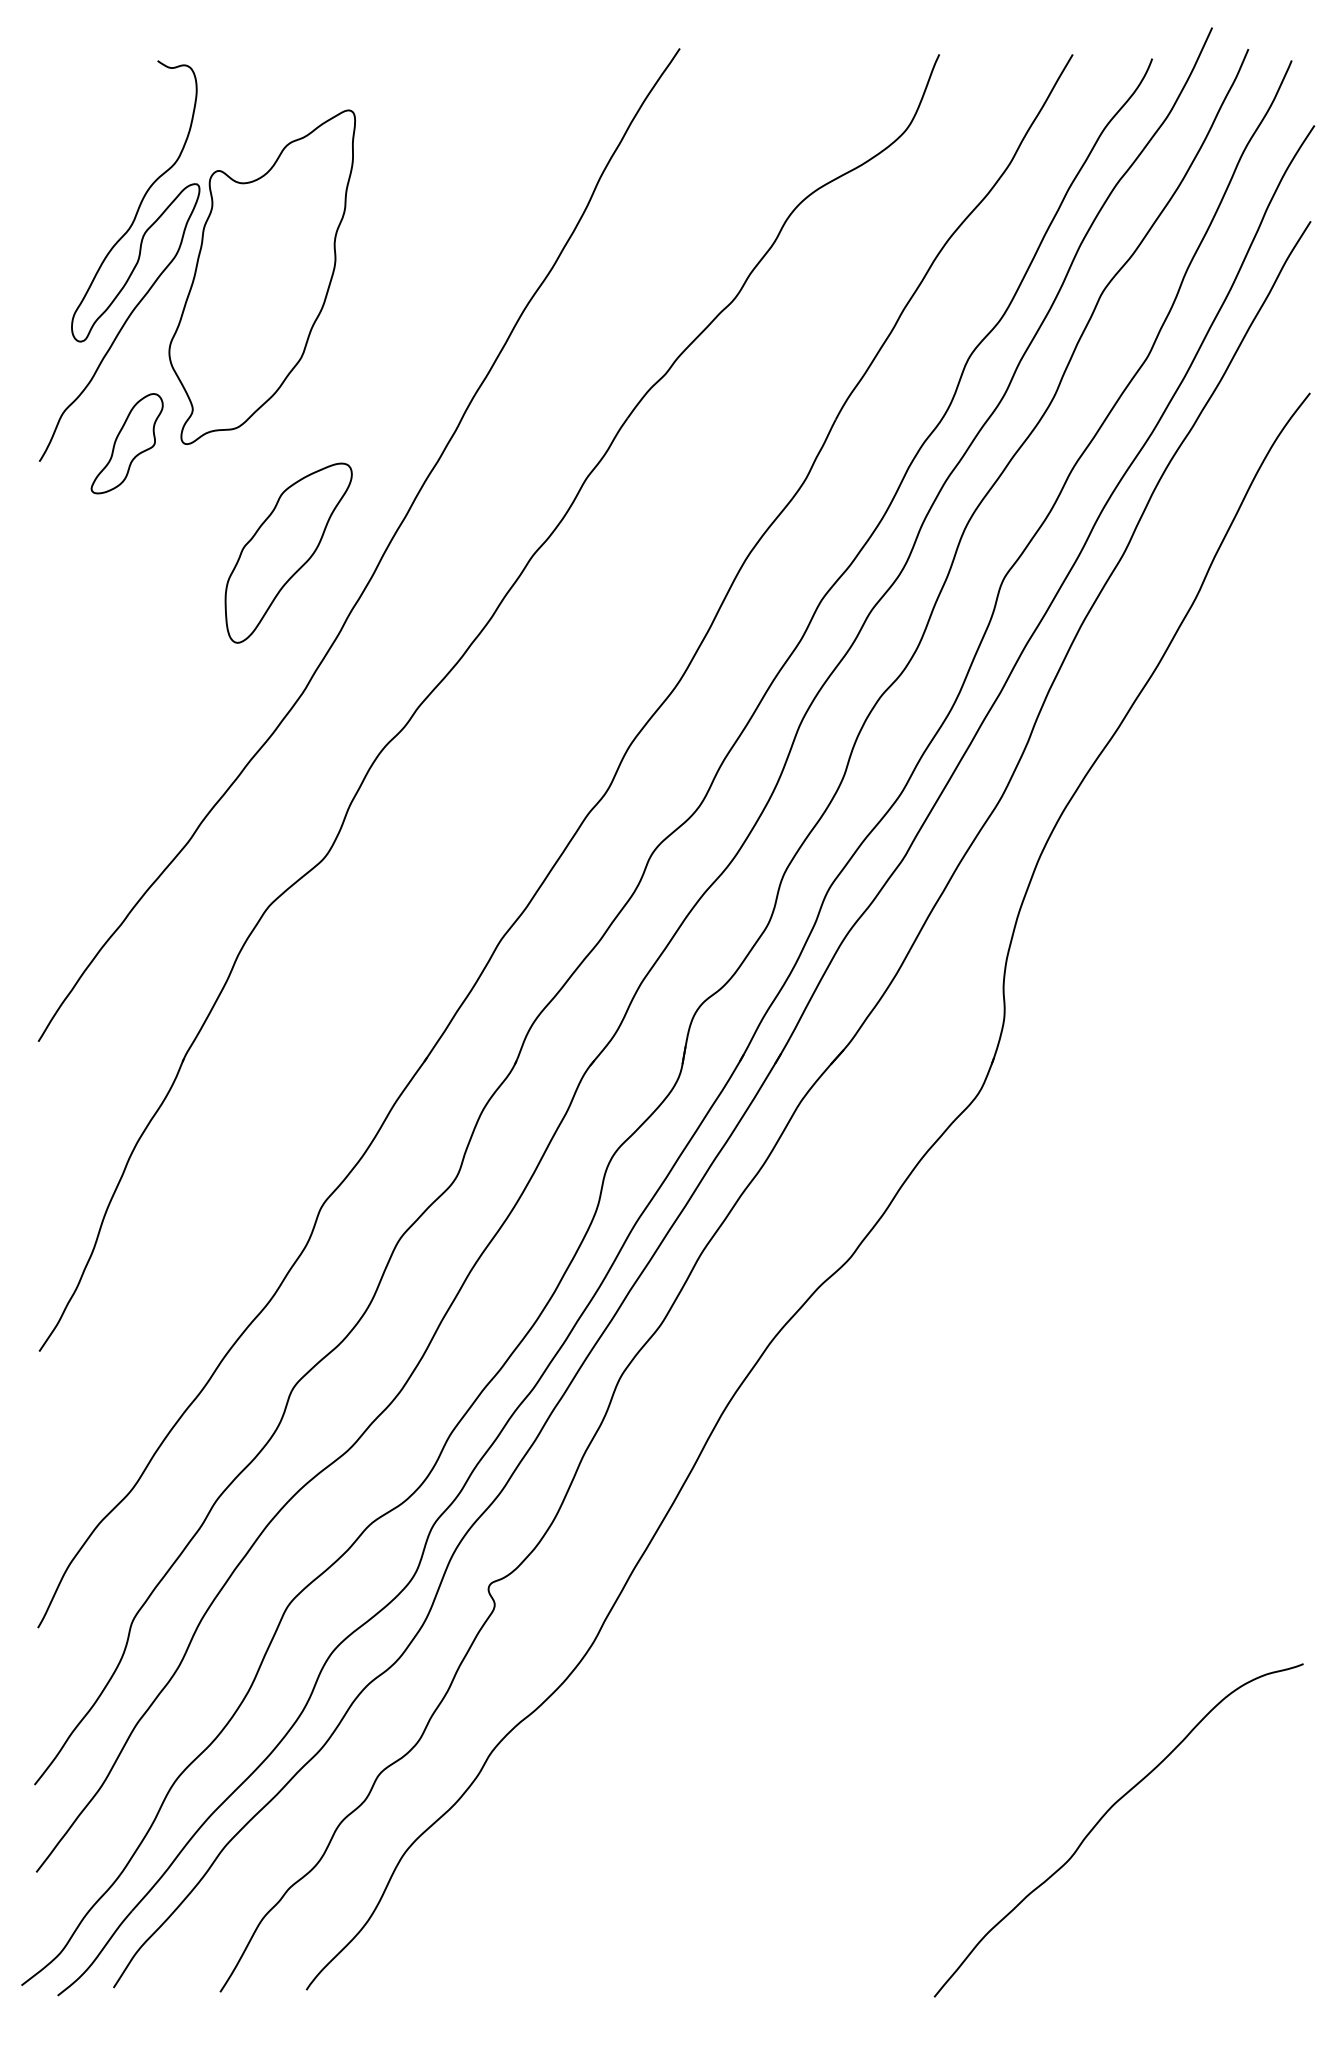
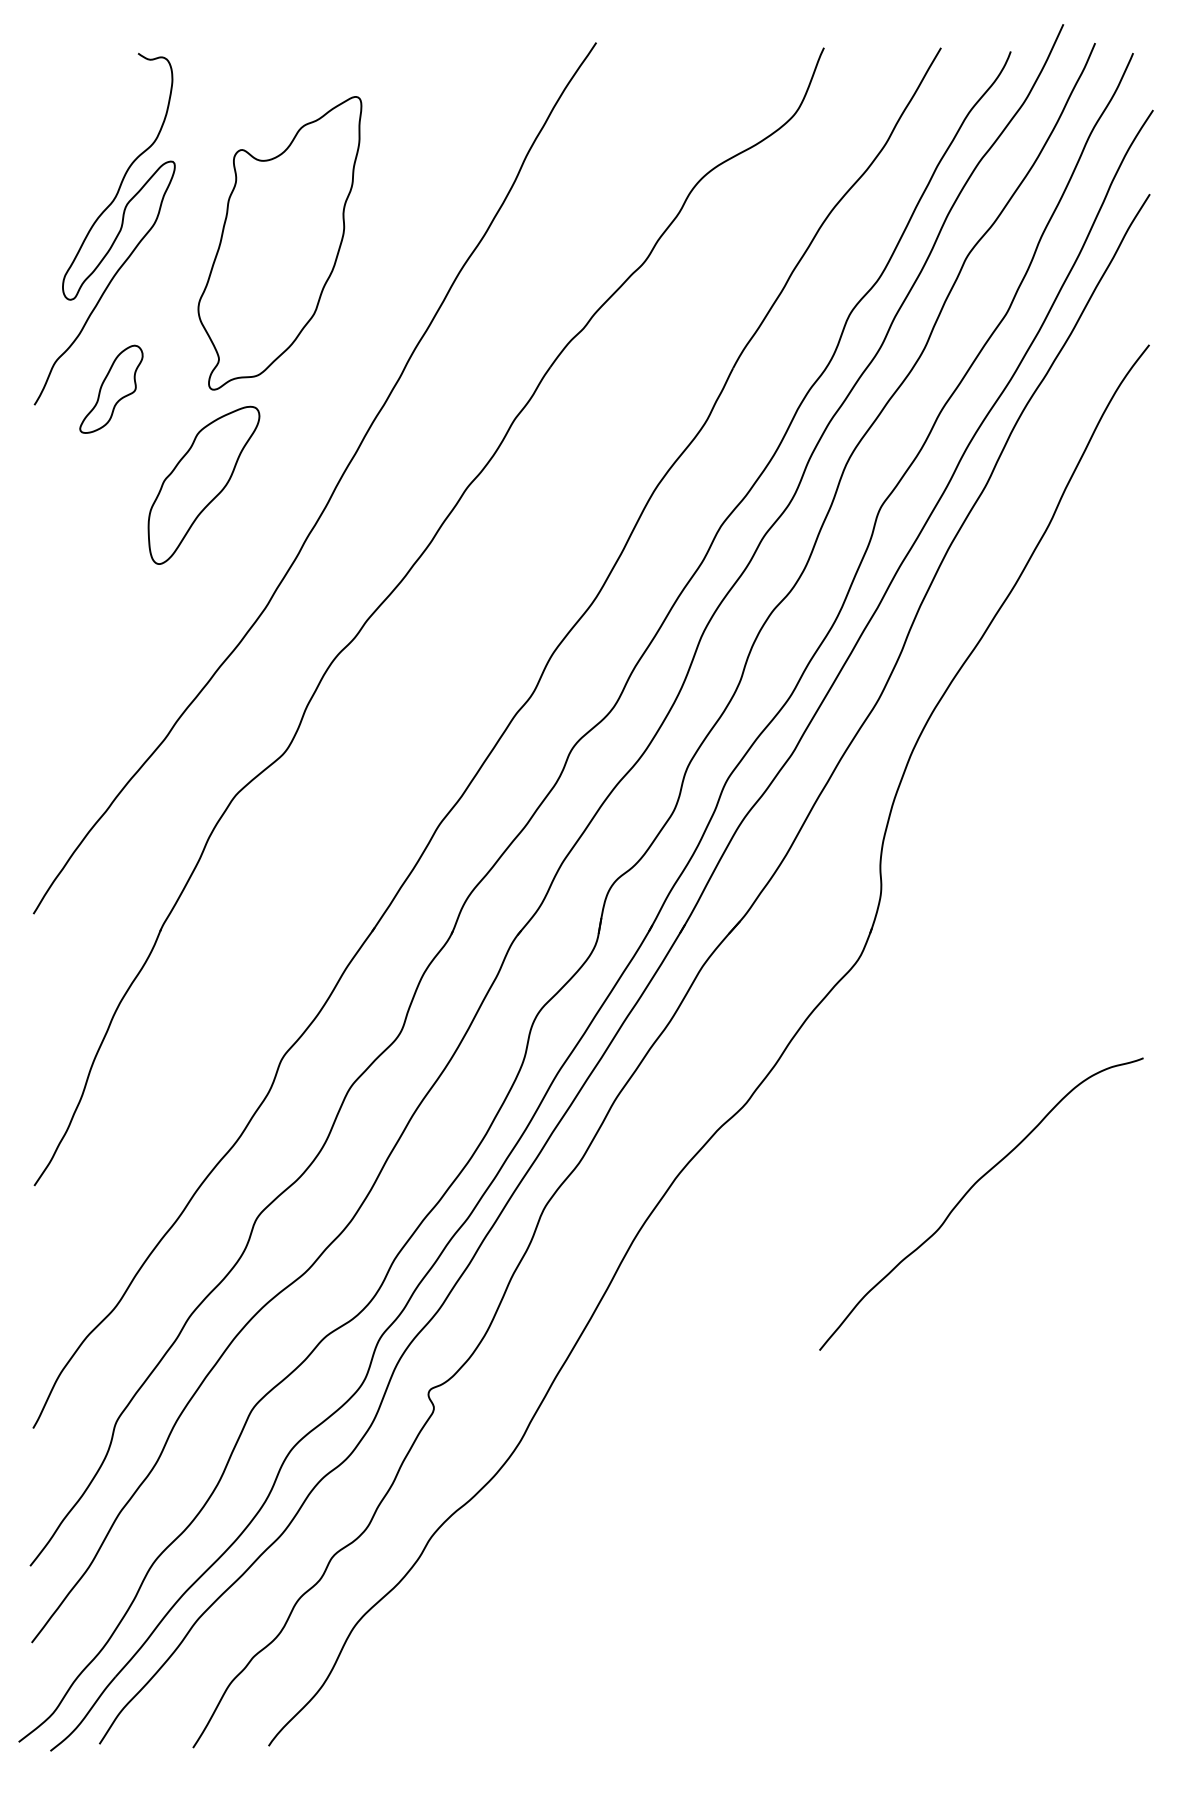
part: (261, 276) -> (279, 242), moved
part: (288, 552) -> (203, 484), moved
curve: (1104, 1816) -> (968, 1191), moved

